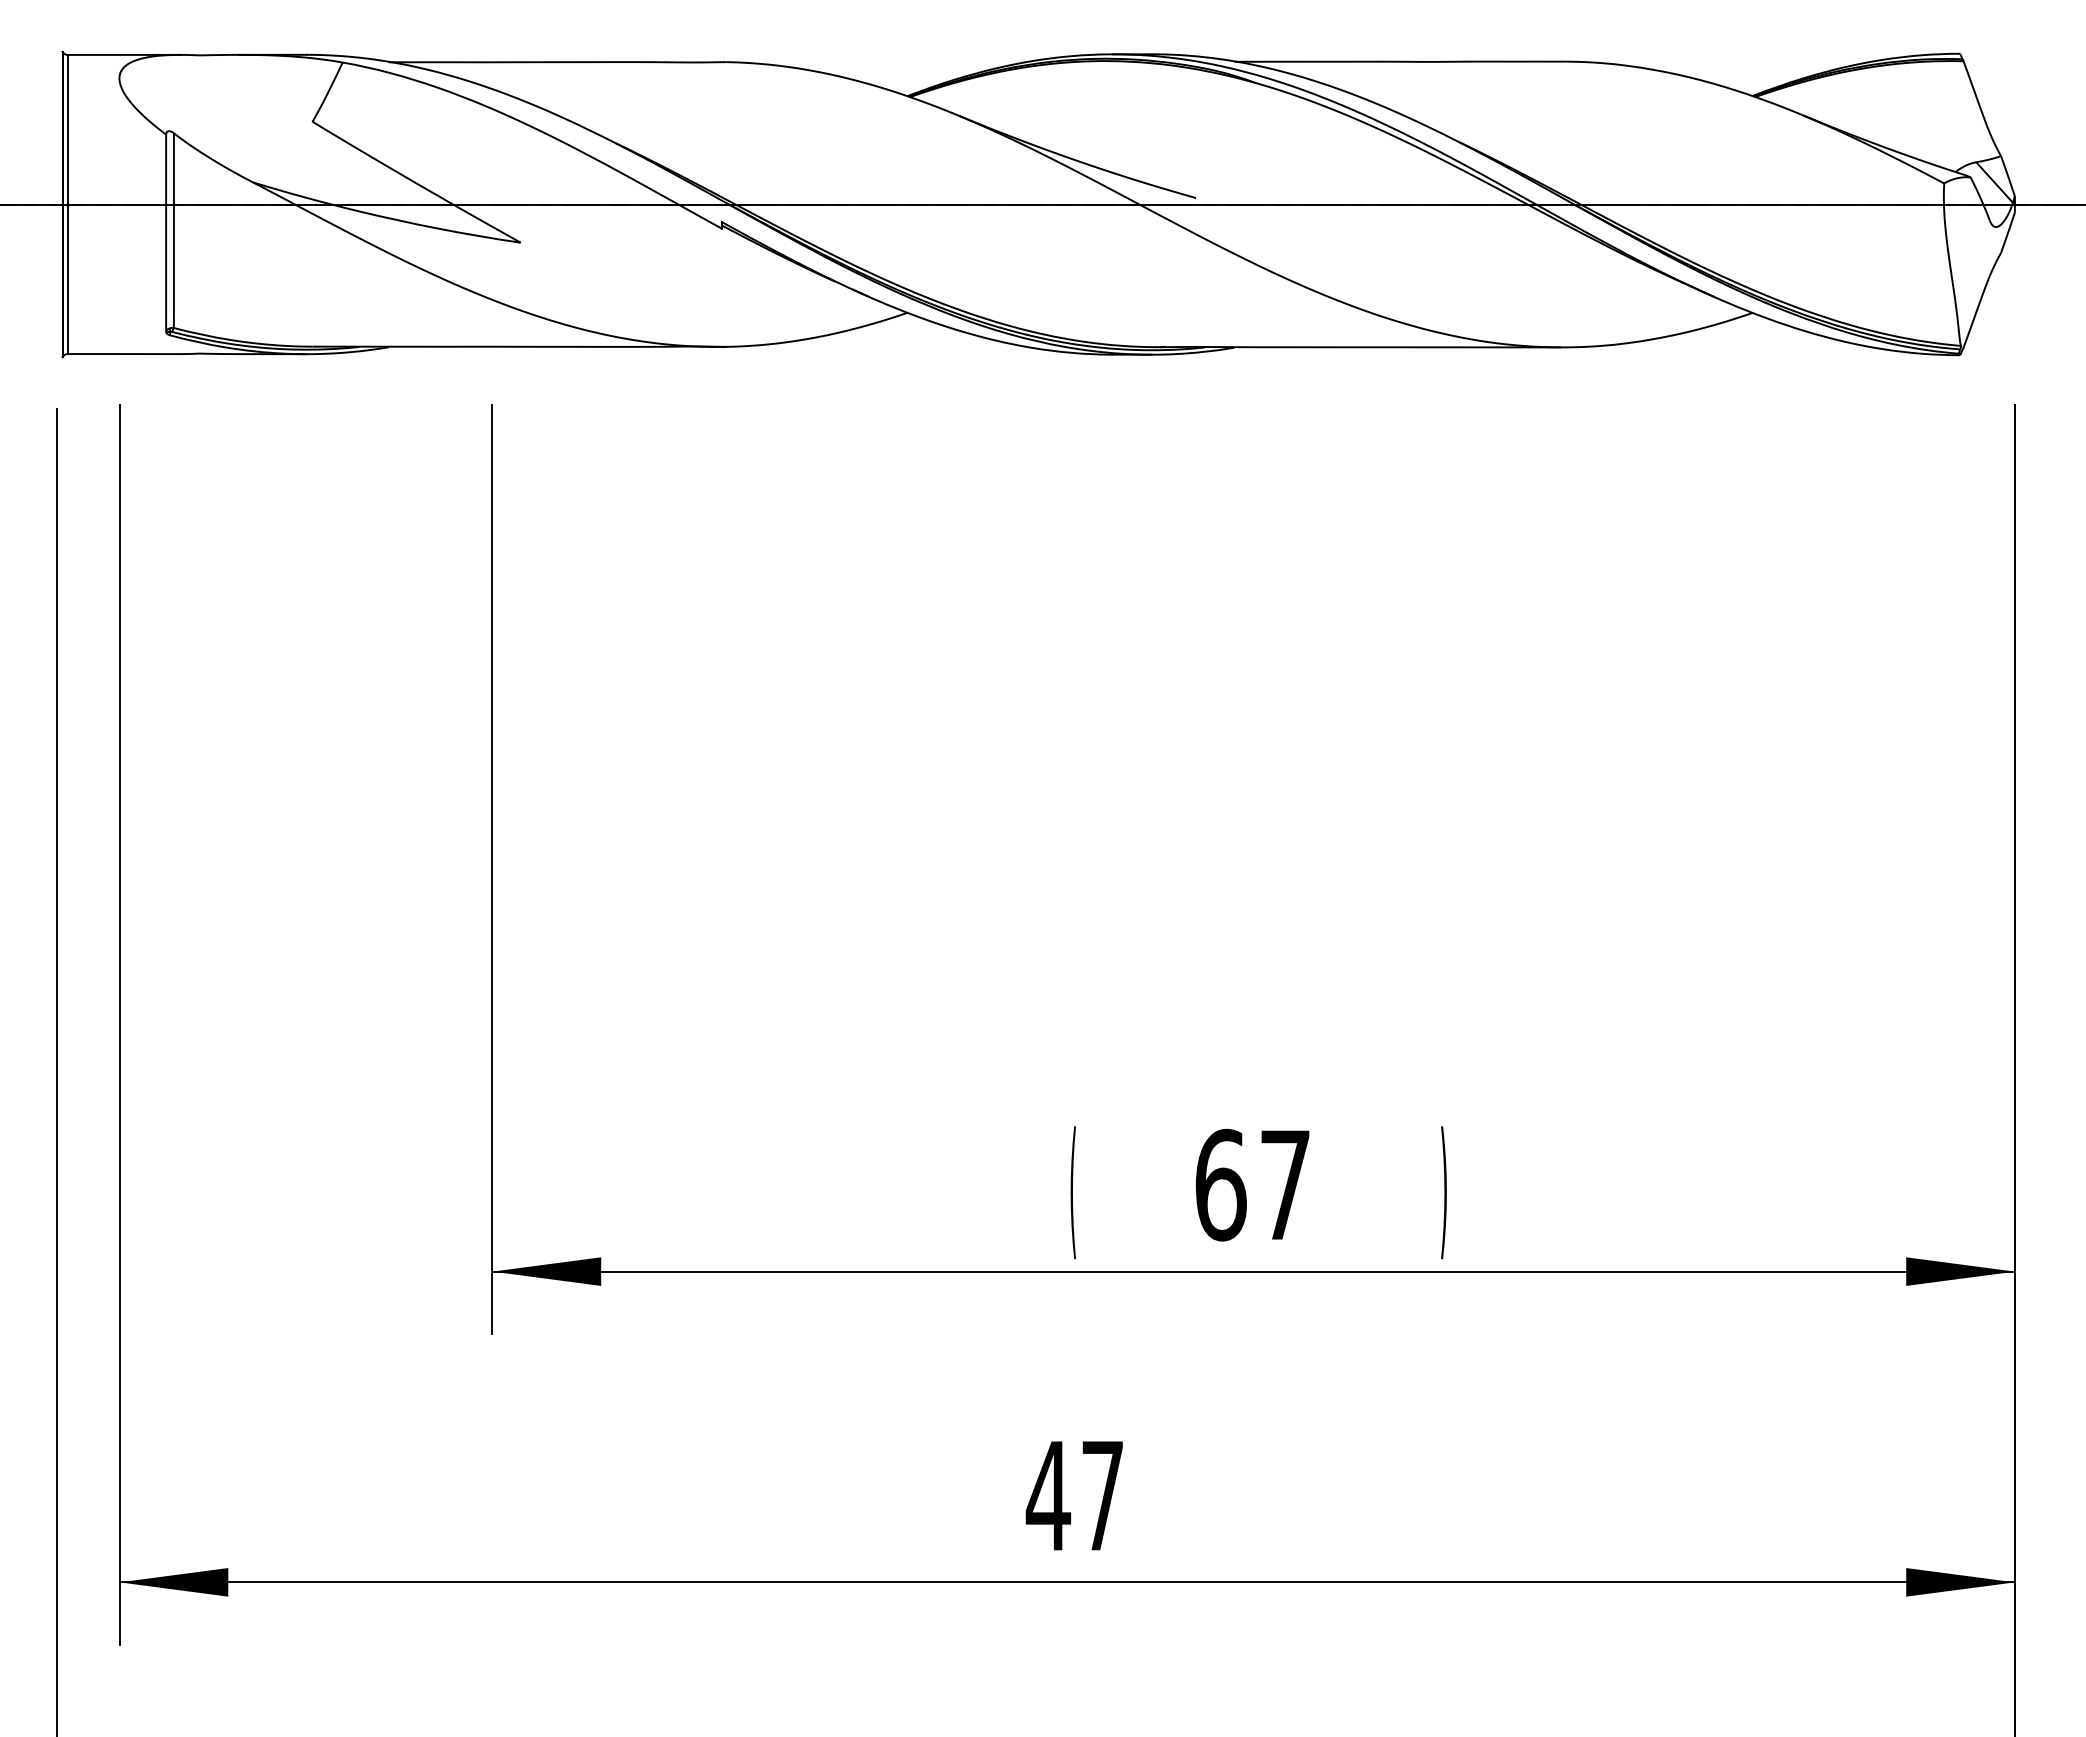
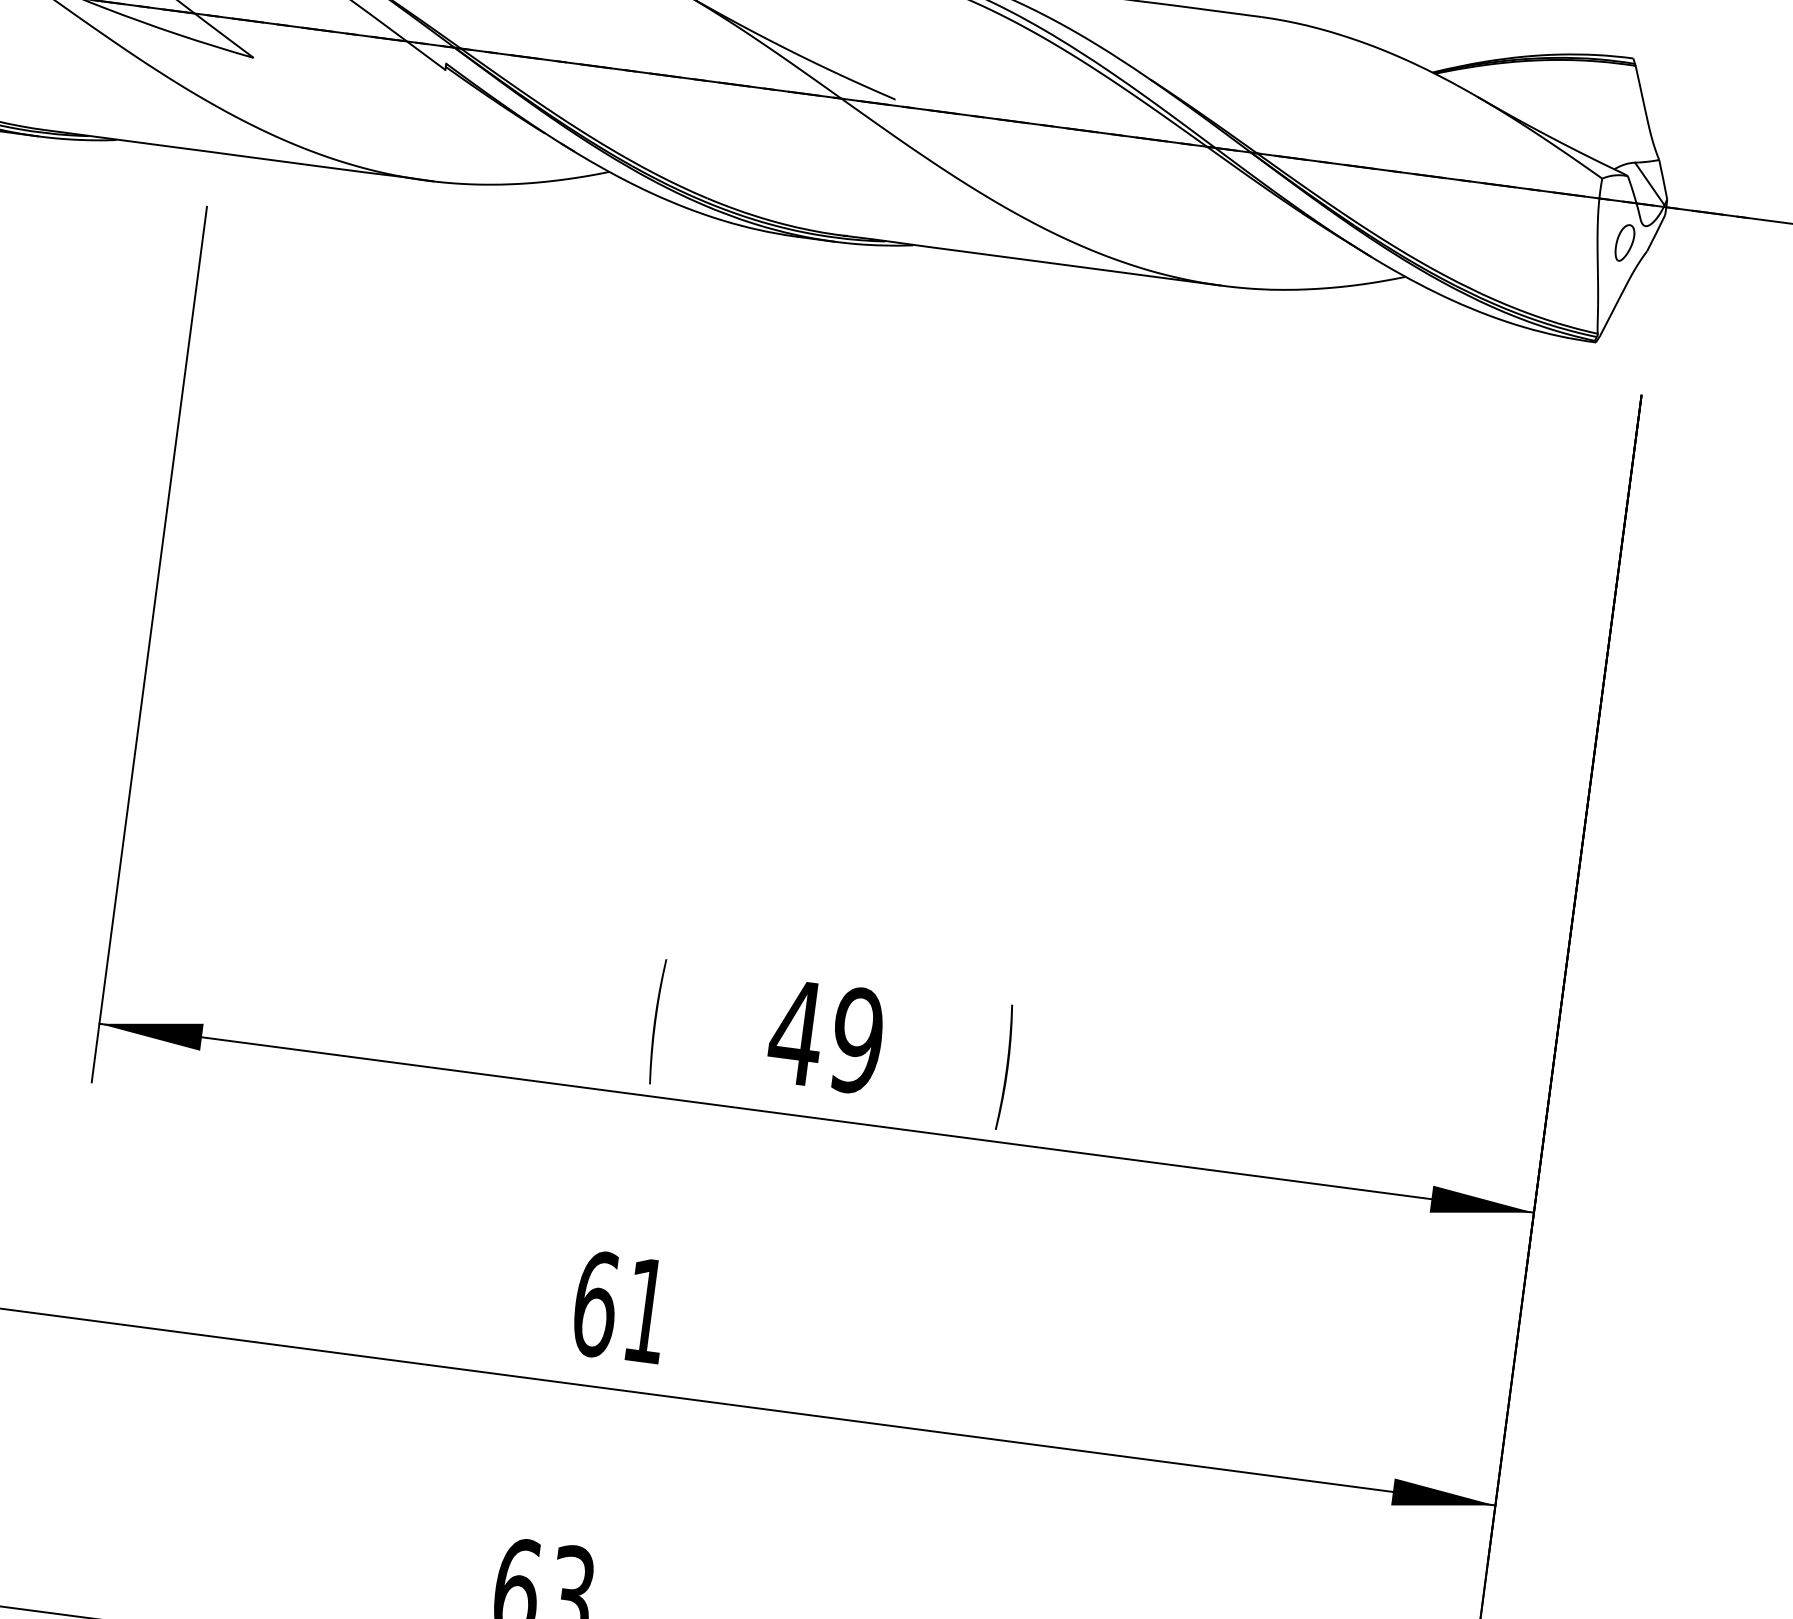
part: (1976, 247) -> (1624, 243), added
text: (1251, 1184) -> (825, 1035), 67 -> 49
text: (1073, 1495) -> (619, 1306), 47 -> 61

